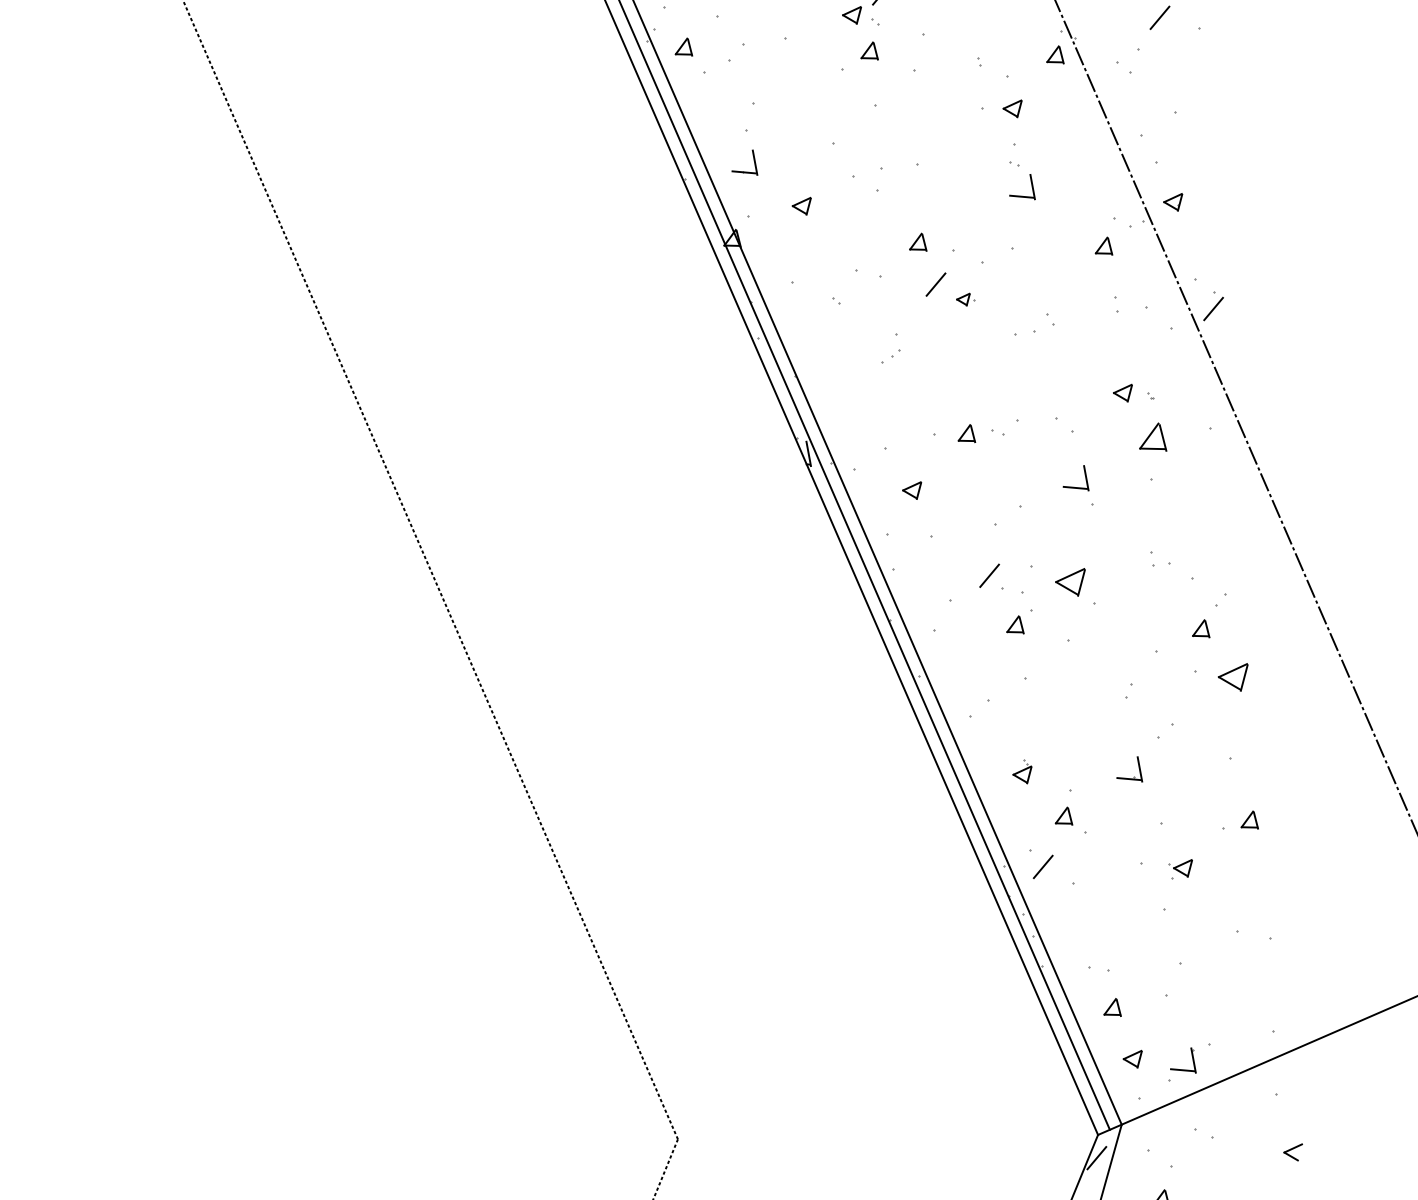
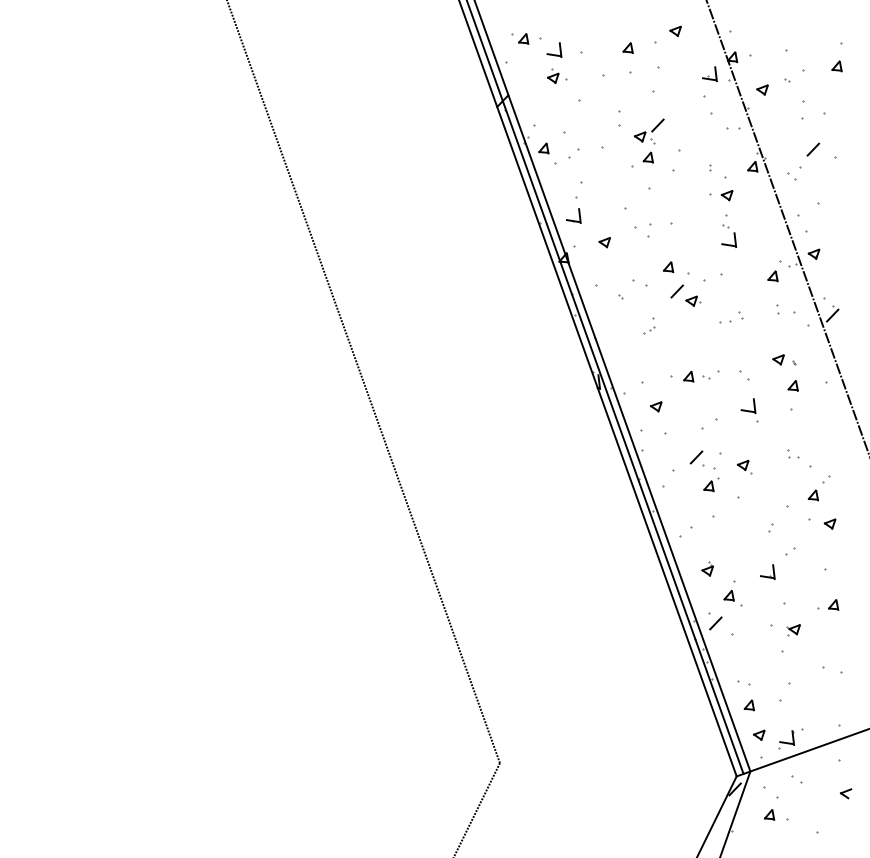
part: (965, 298) -> (693, 300), size x1.43
part: (1150, 437) -> (792, 385), size x0.62
part: (1075, 586) -> (744, 466), size x0.62
part: (1232, 676) -> (829, 523), size x0.62

